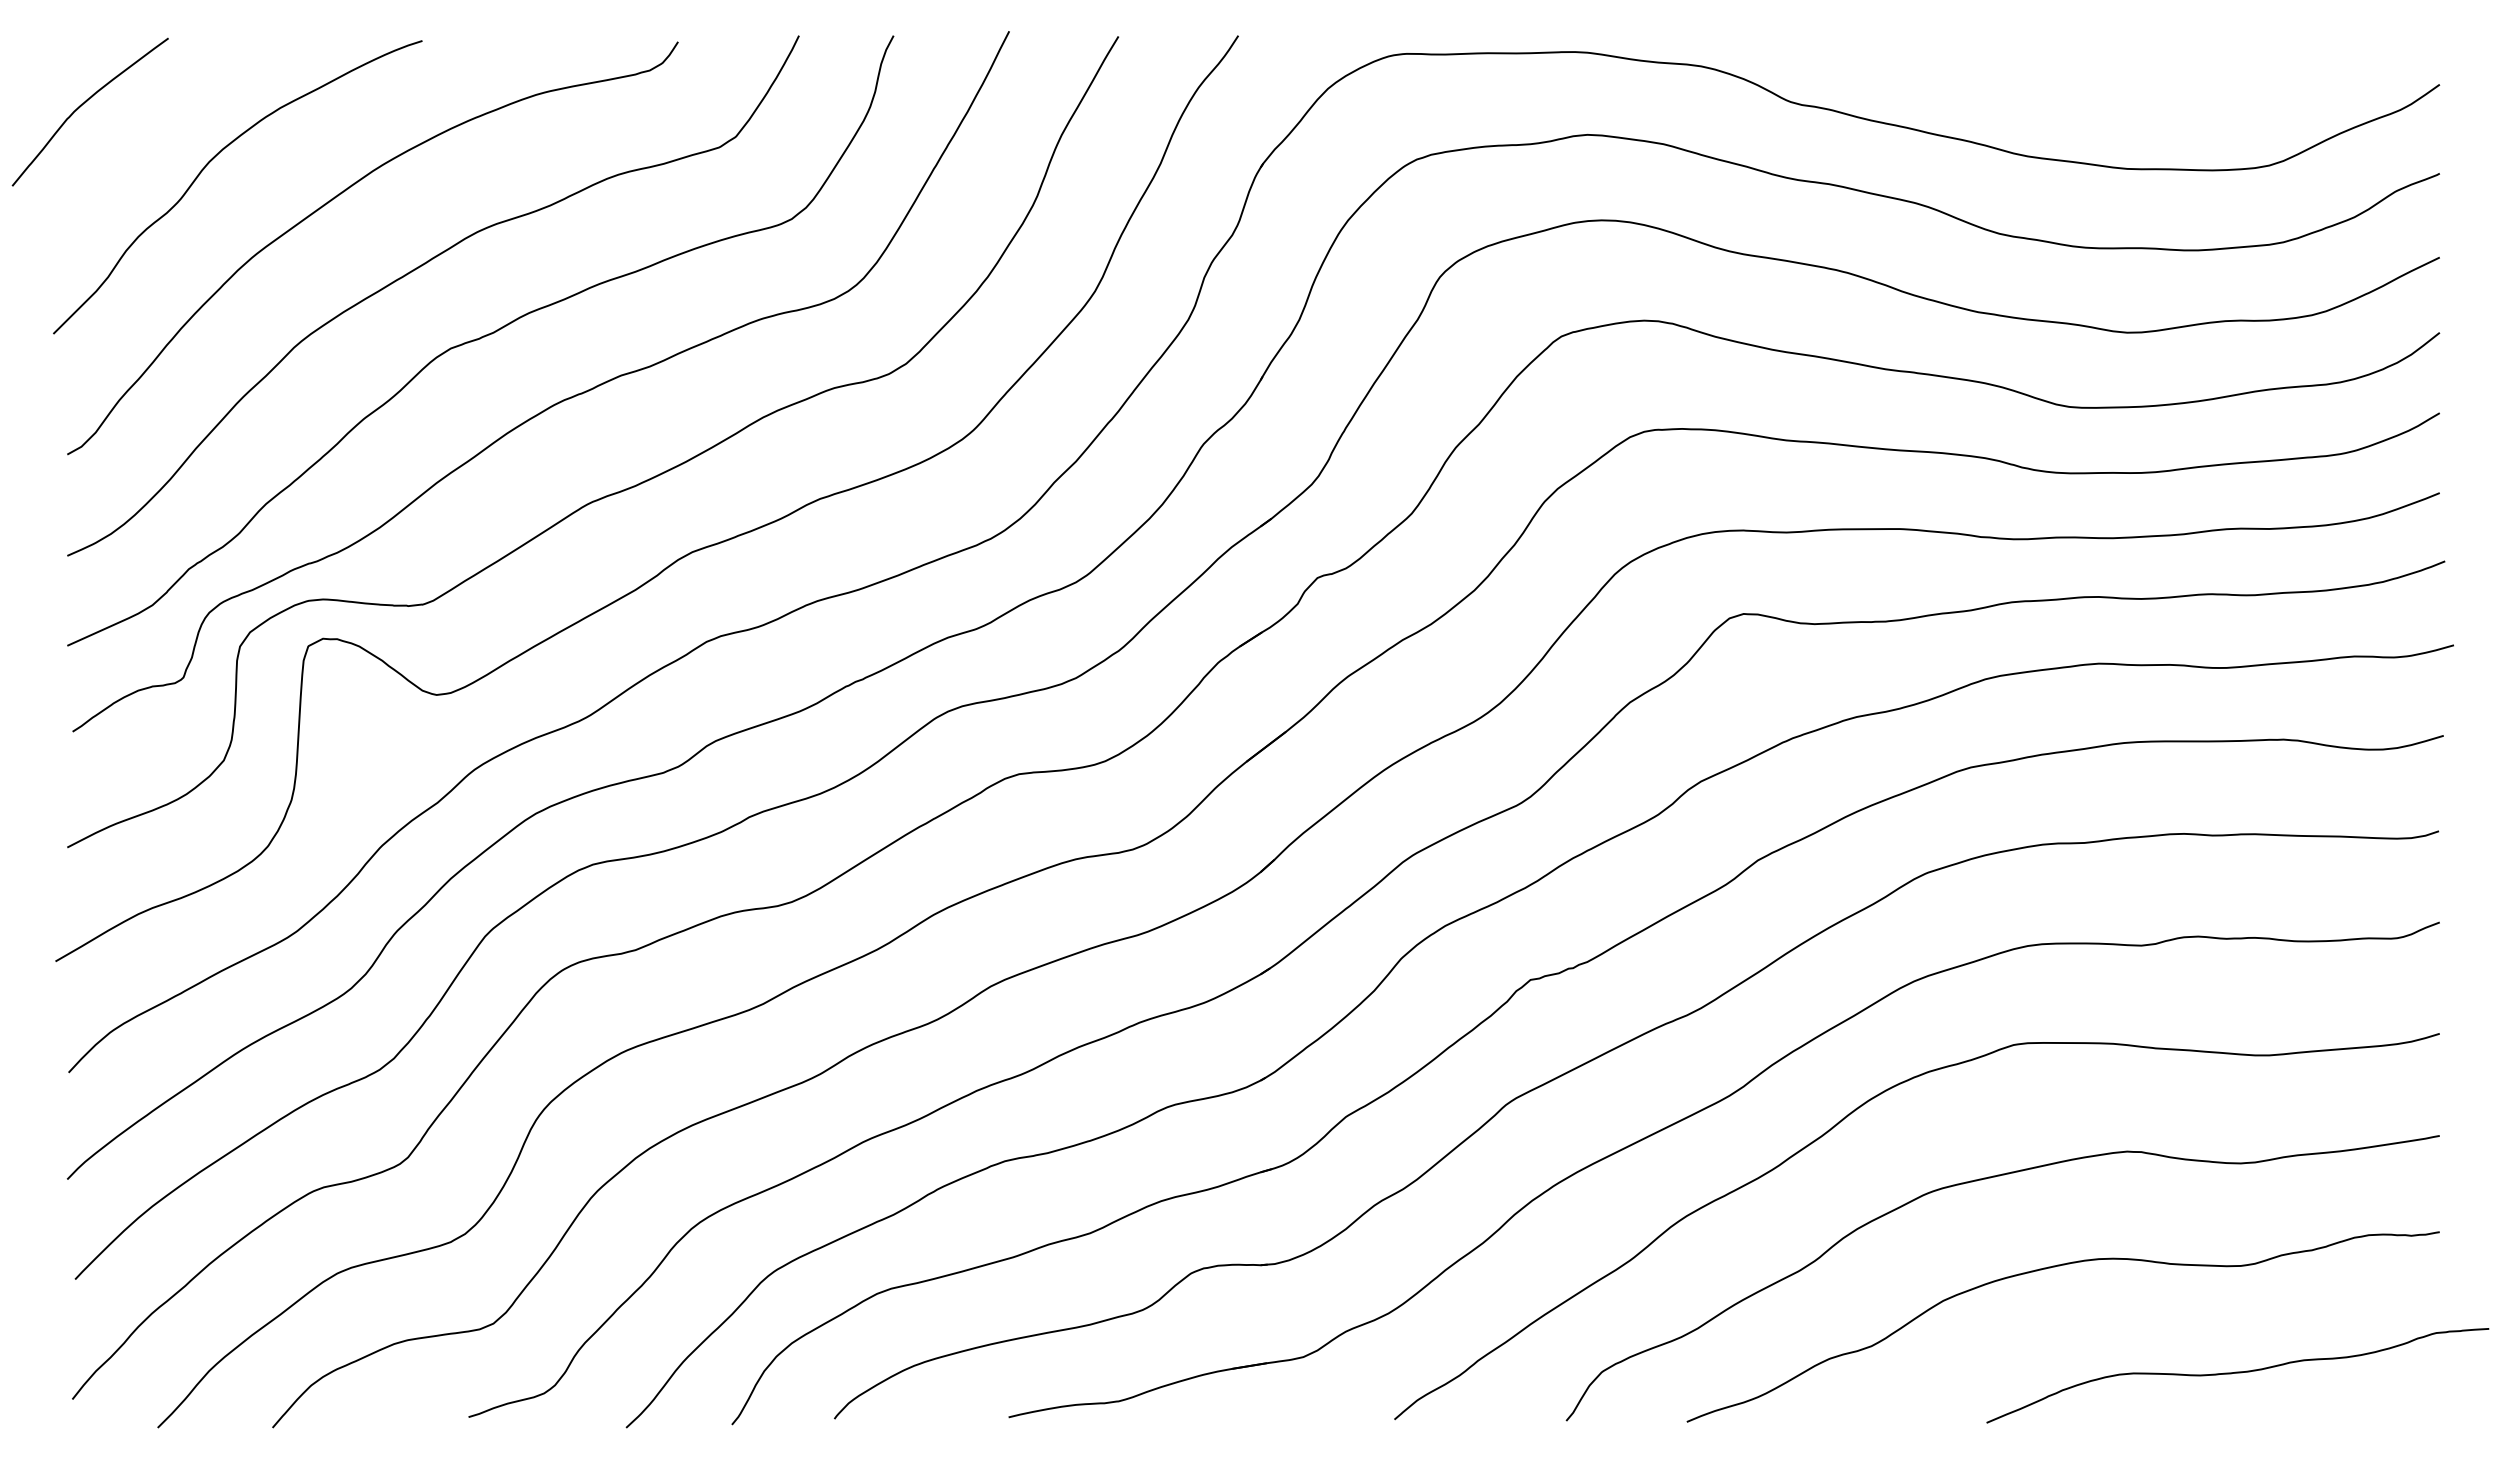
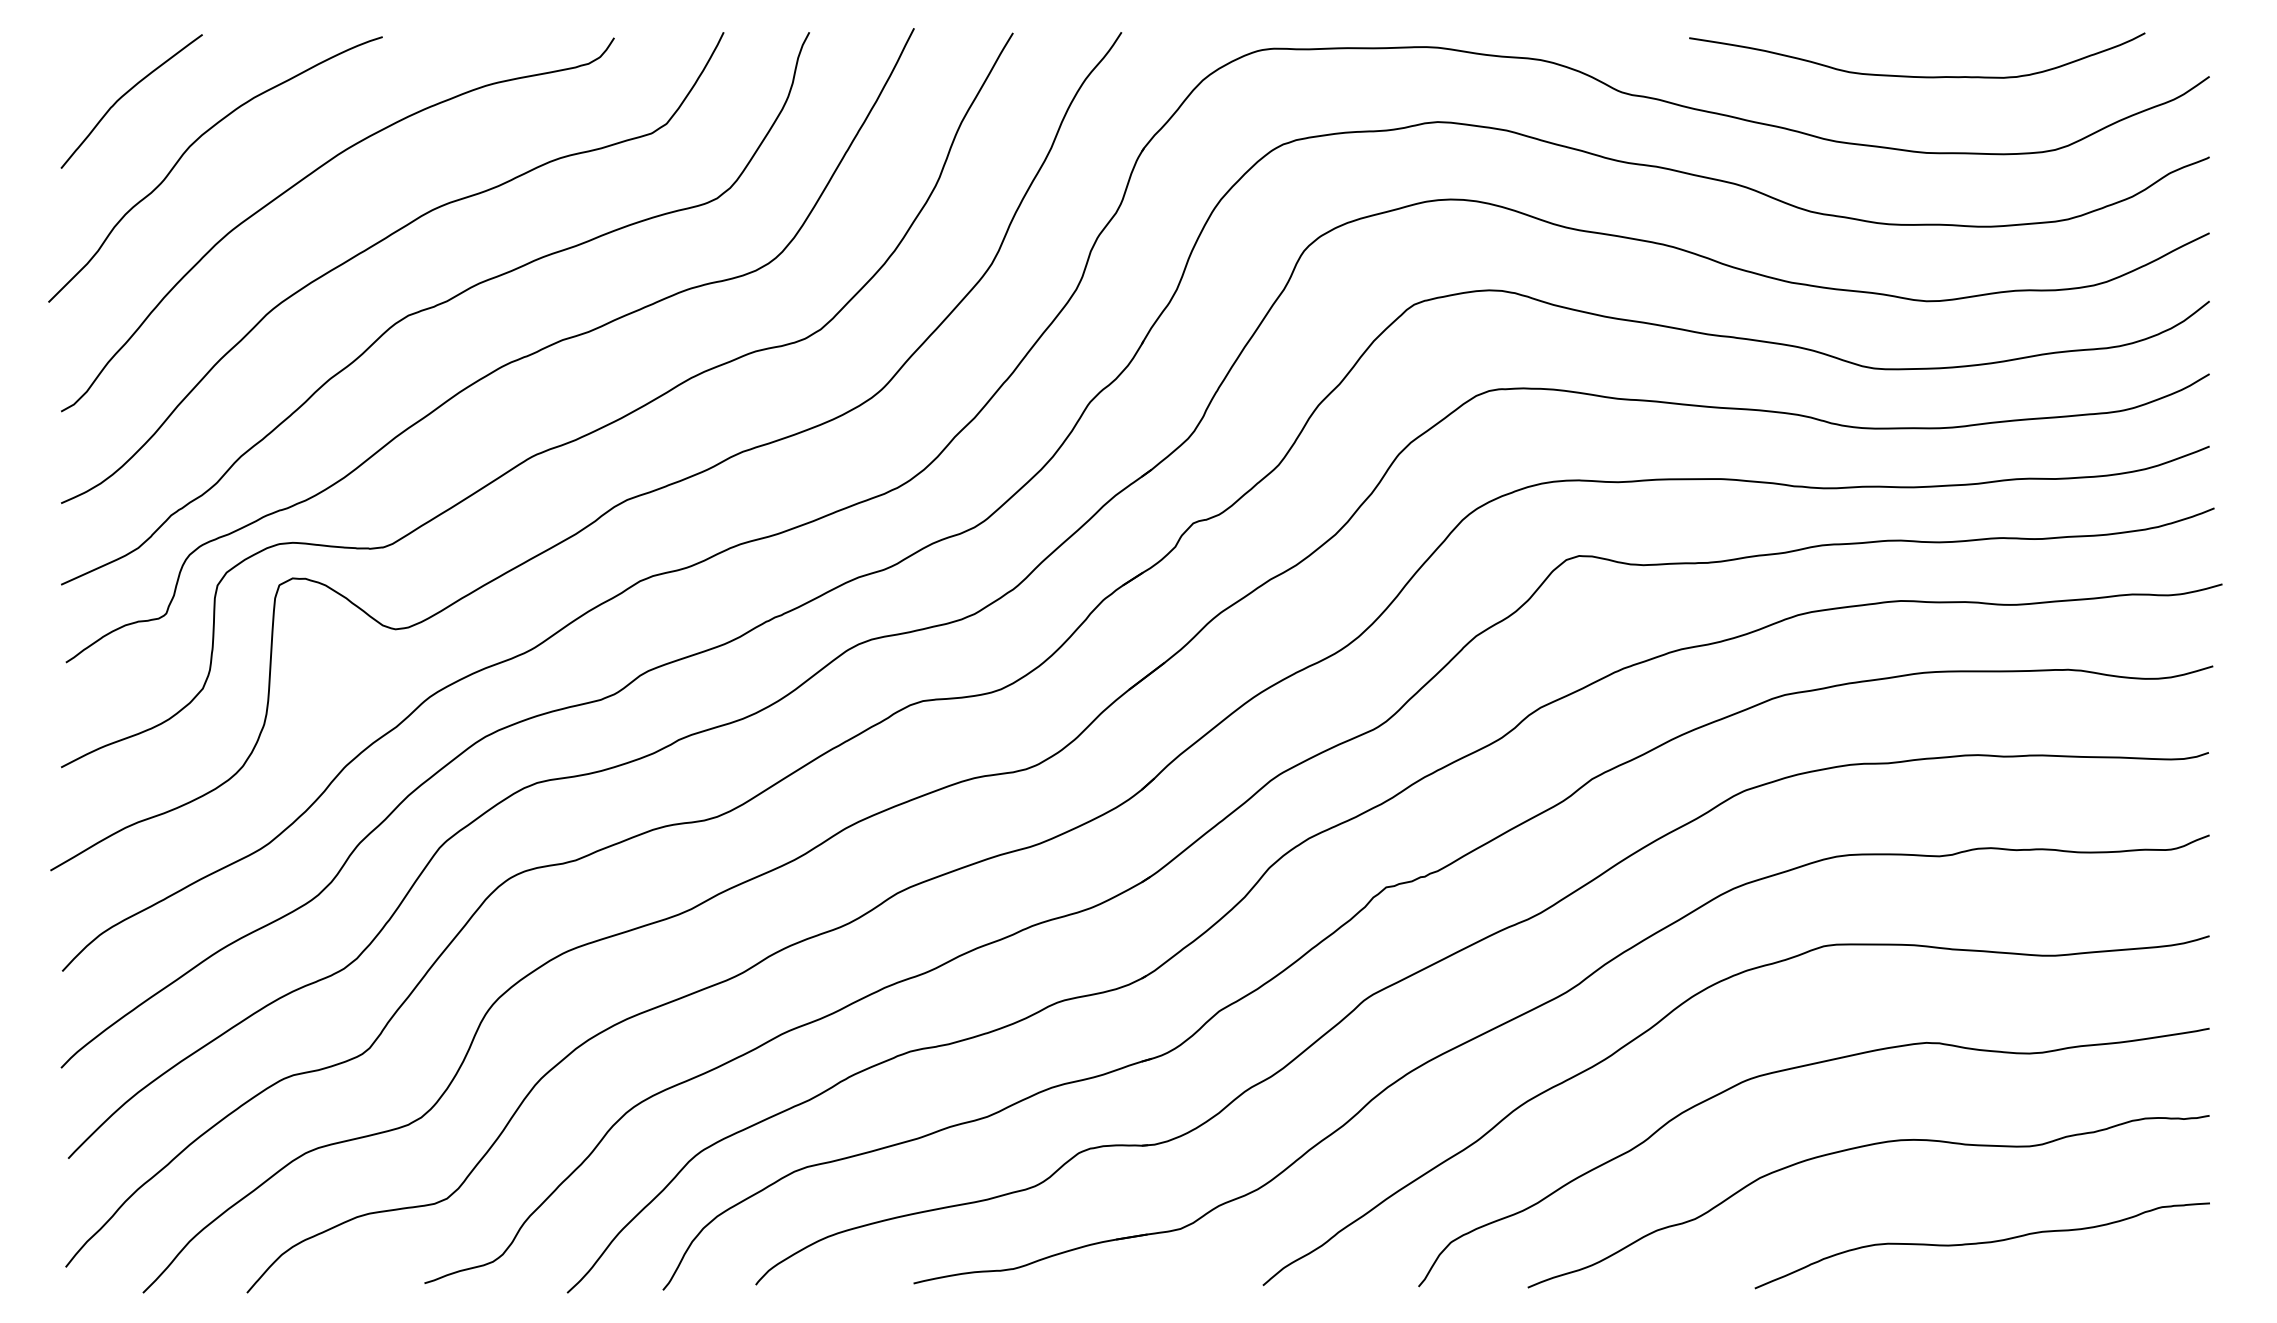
curve: (2116, 84) -> (1916, 76), added
curve: (85, 103) -> (127, 93), moved
curve: (2237, 1373) -> (1982, 1243), moved

